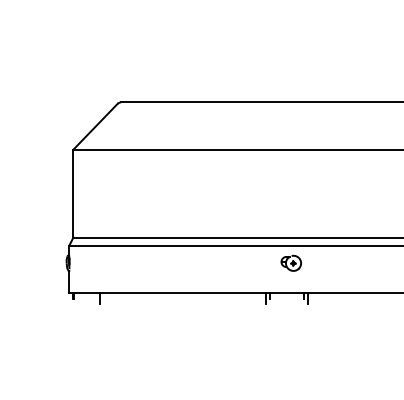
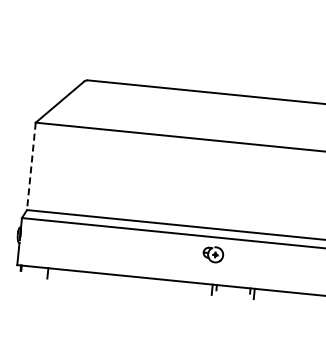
line: (73, 193) -> (31, 166), solid -> dashed
part: (290, 262) -> (212, 253), moved

